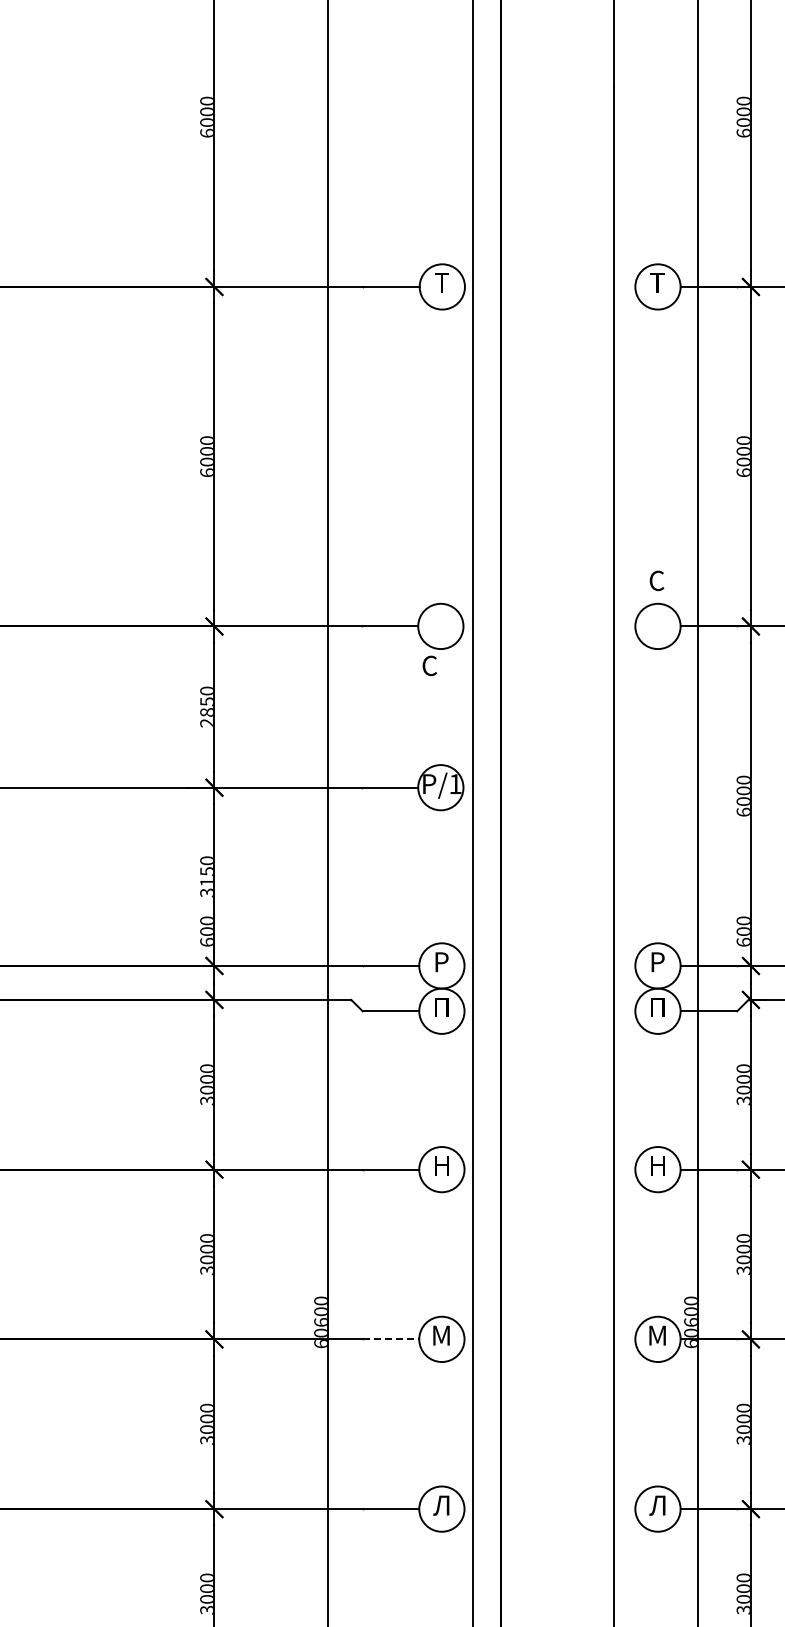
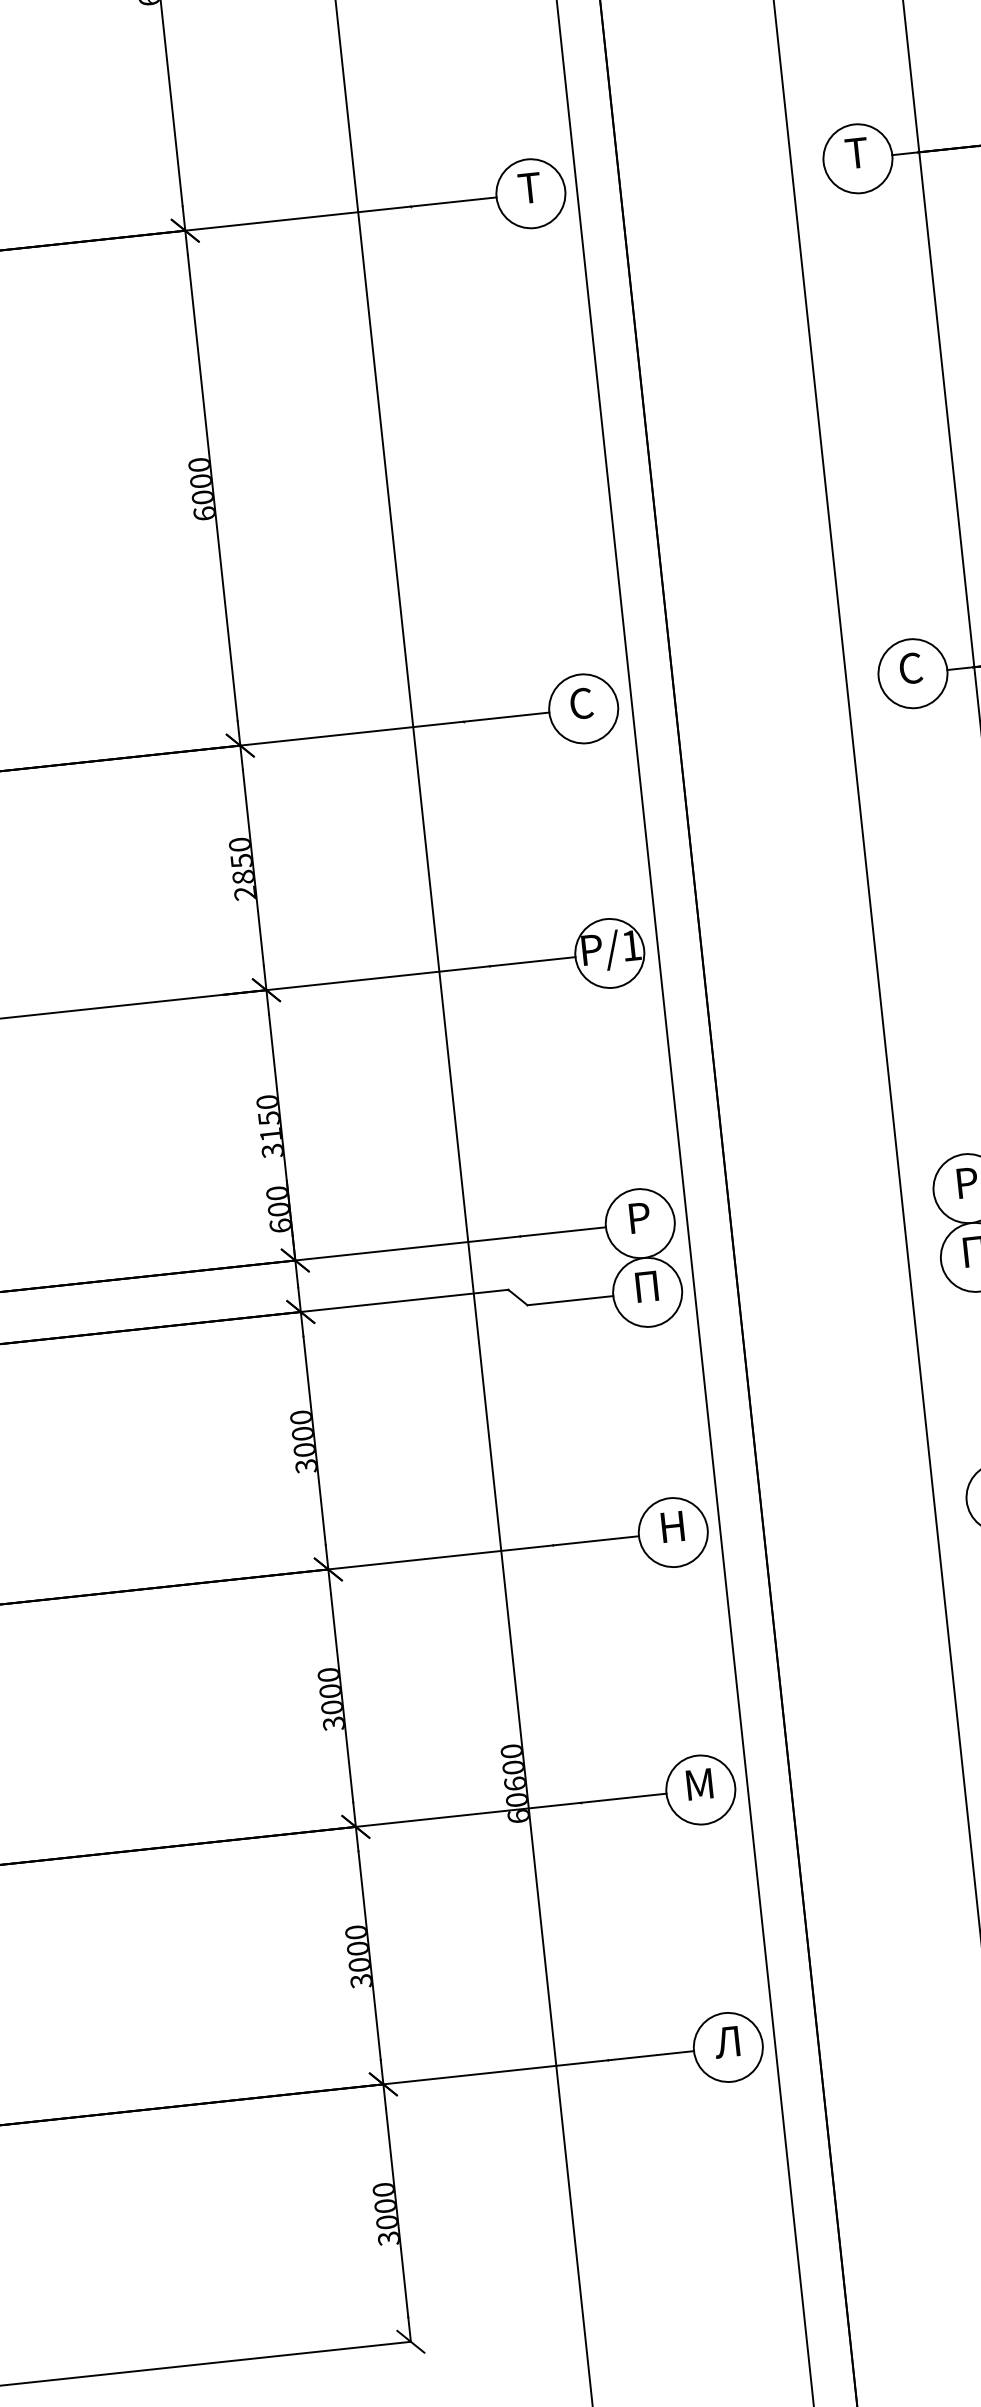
text: (656, 580) -> (910, 667), moved
text: (429, 665) -> (580, 703), moved
line: (391, 1339) -> (624, 1798), dashed -> solid

